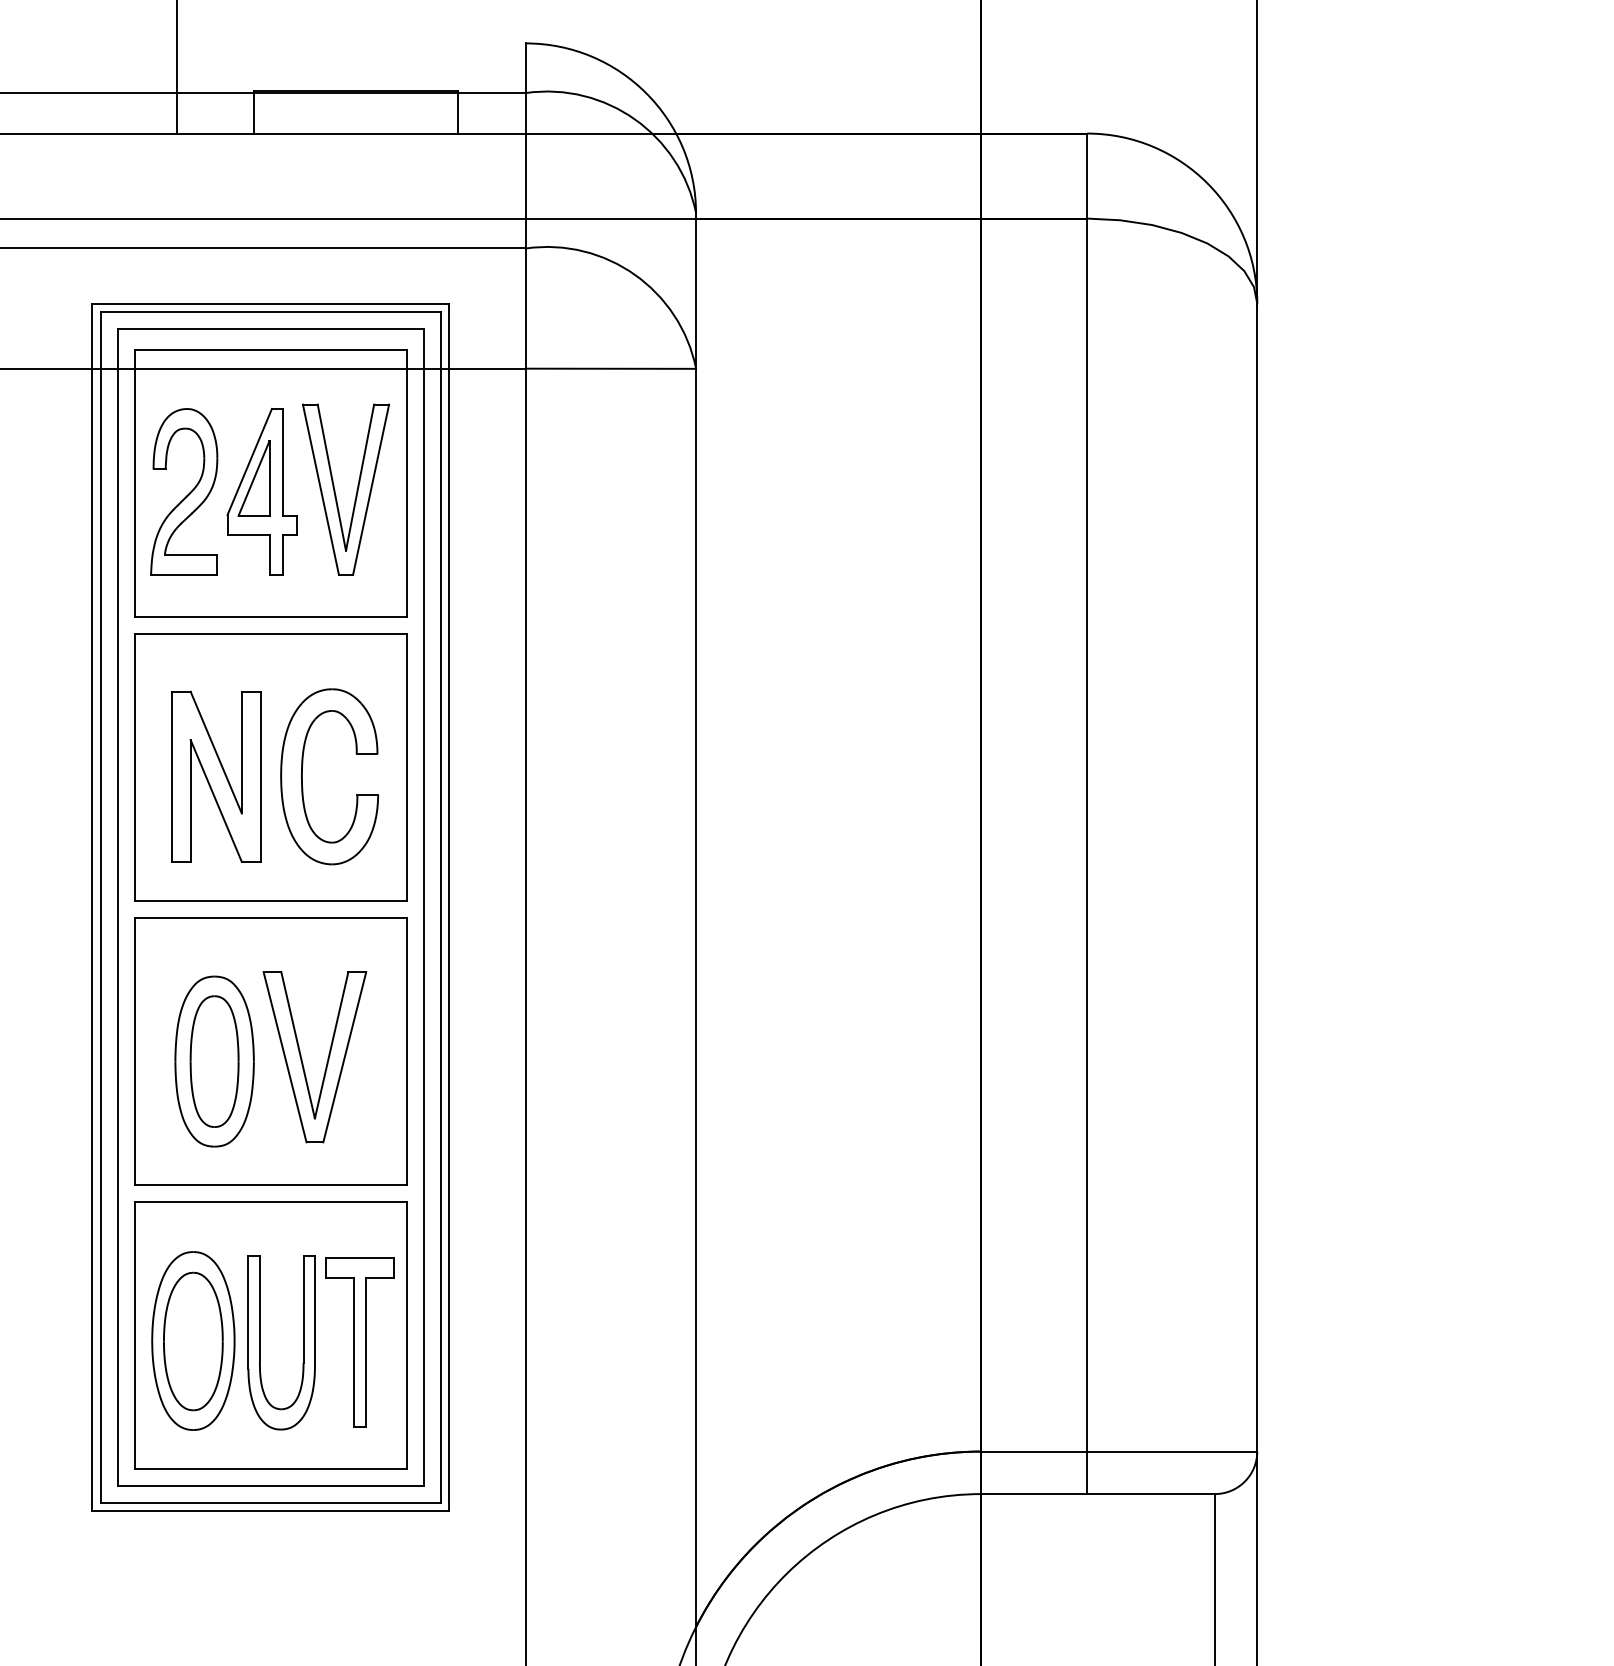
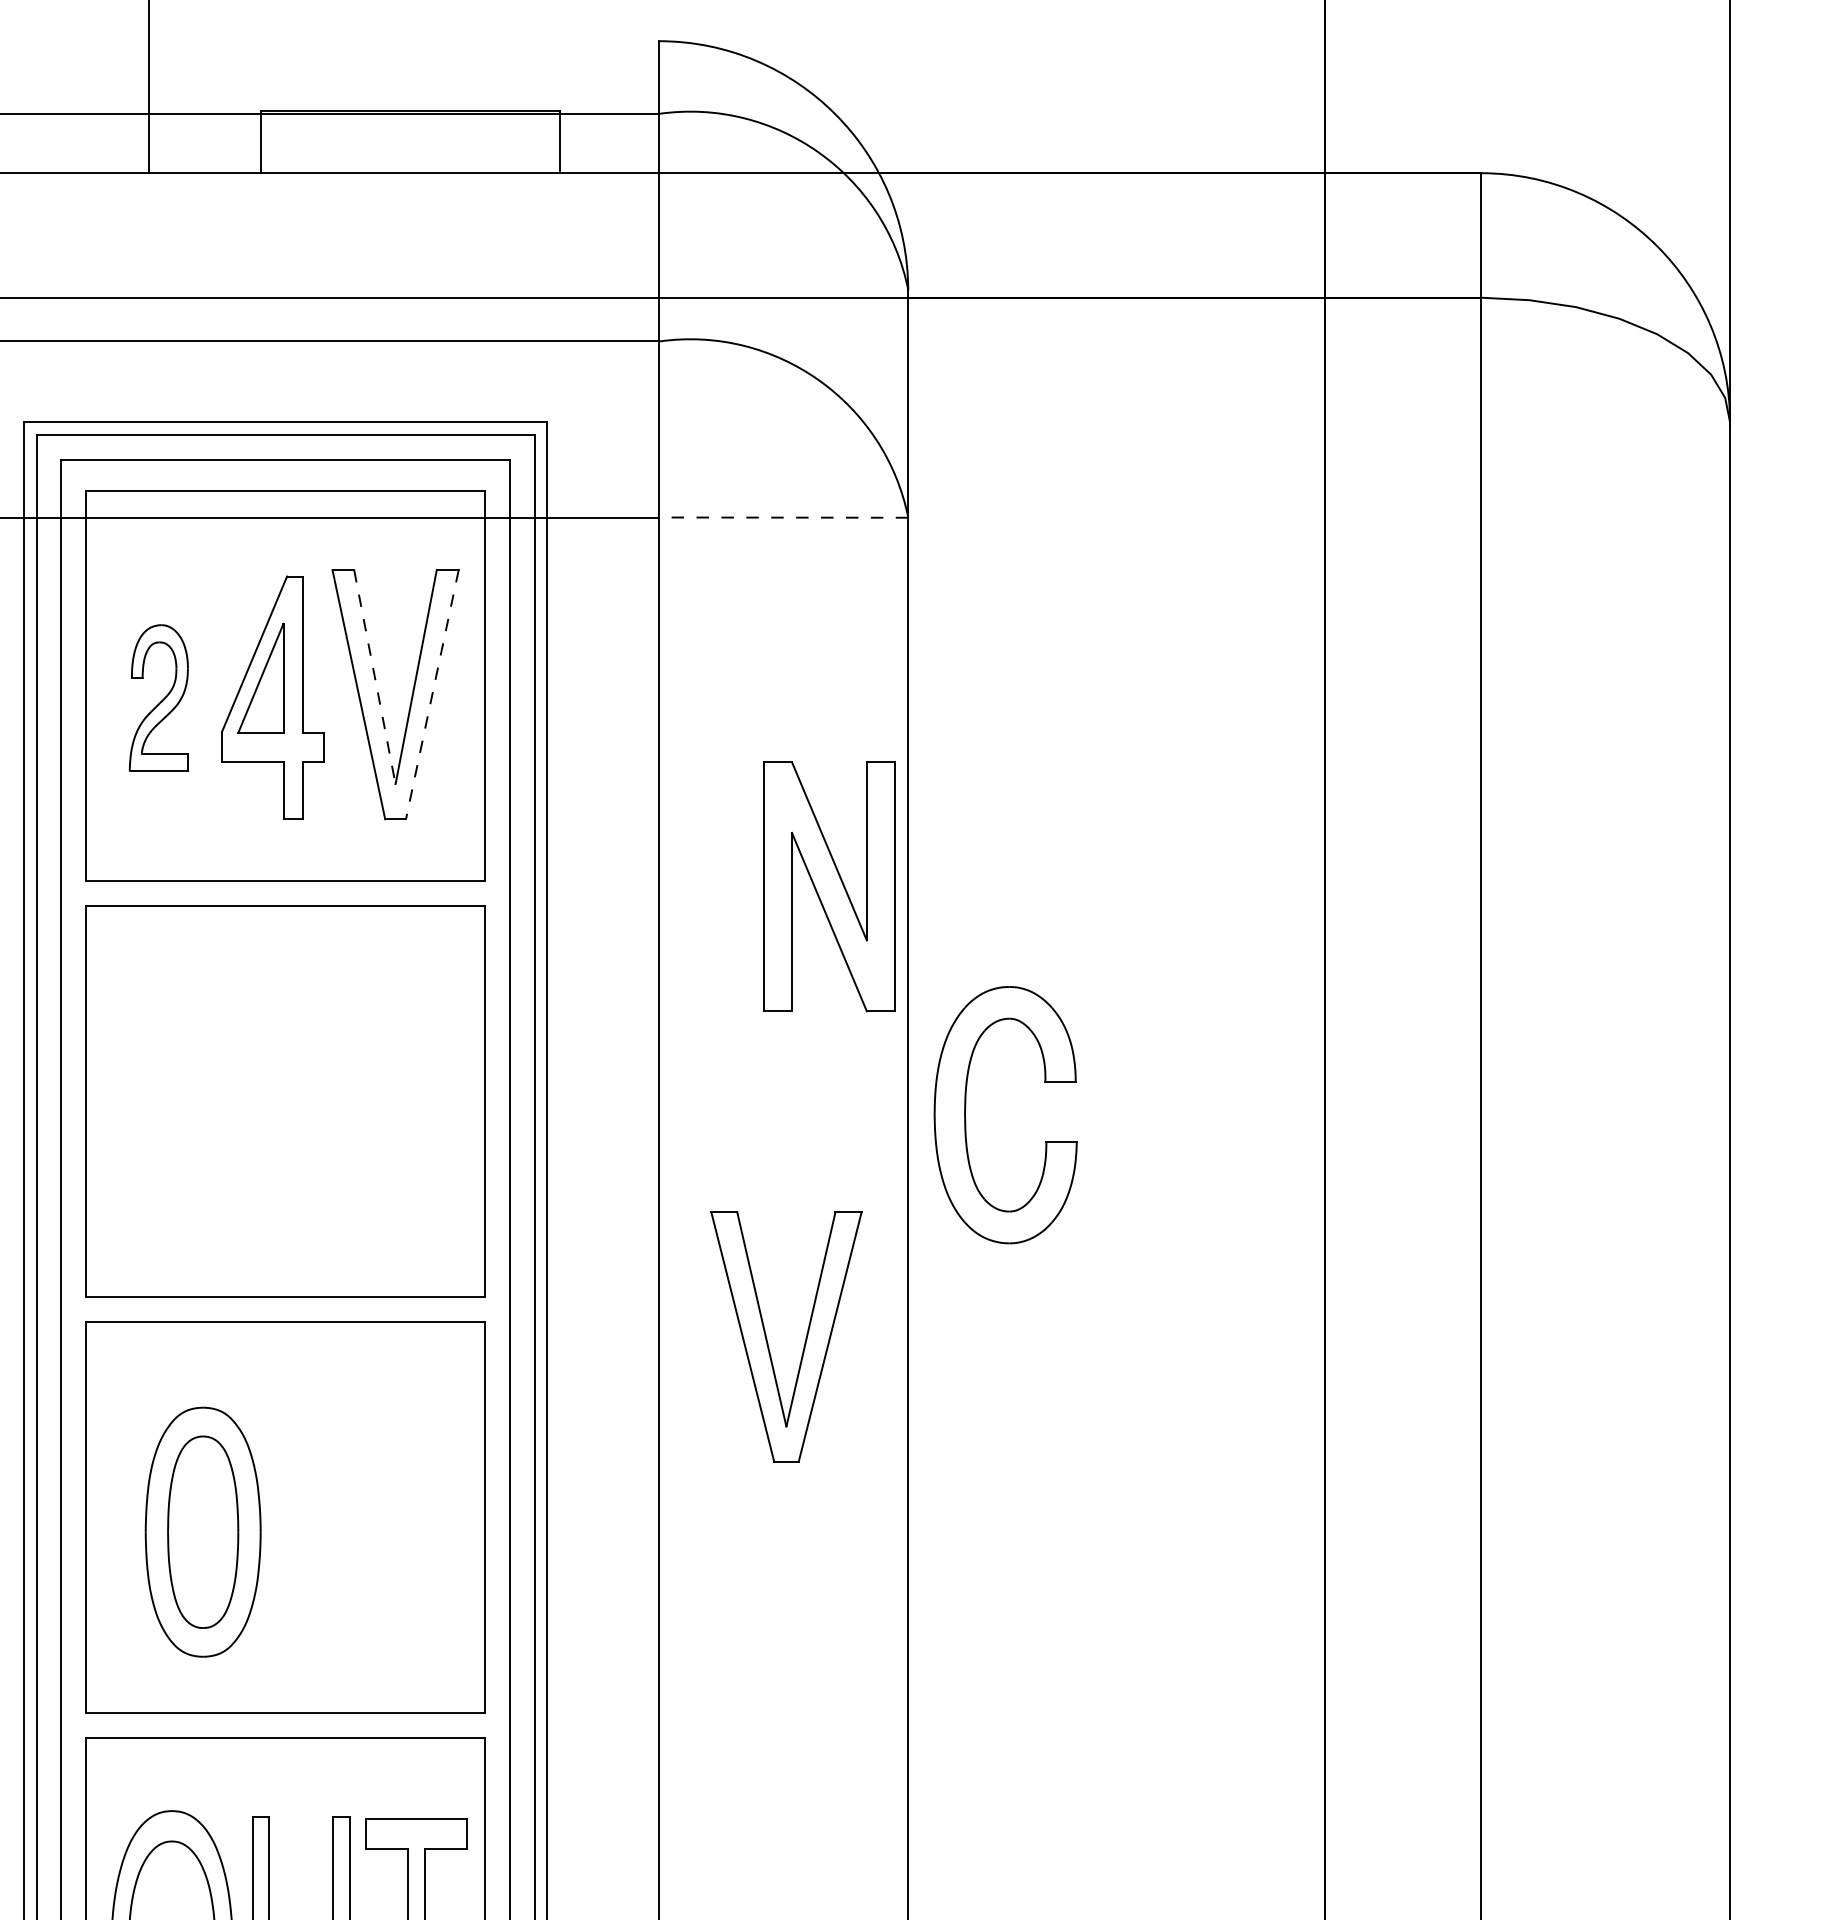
line: (610, 368) -> (782, 517), solid -> dashed
line: (331, 478) -> (374, 678), solid -> dashed
line: (371, 489) -> (432, 694), solid -> dashed
part: (184, 491) -> (159, 697), size x0.6
part: (216, 776) -> (829, 886), moved
part: (302, 776) -> (965, 1114), moved
part: (302, 1058) -> (768, 1338), moved

